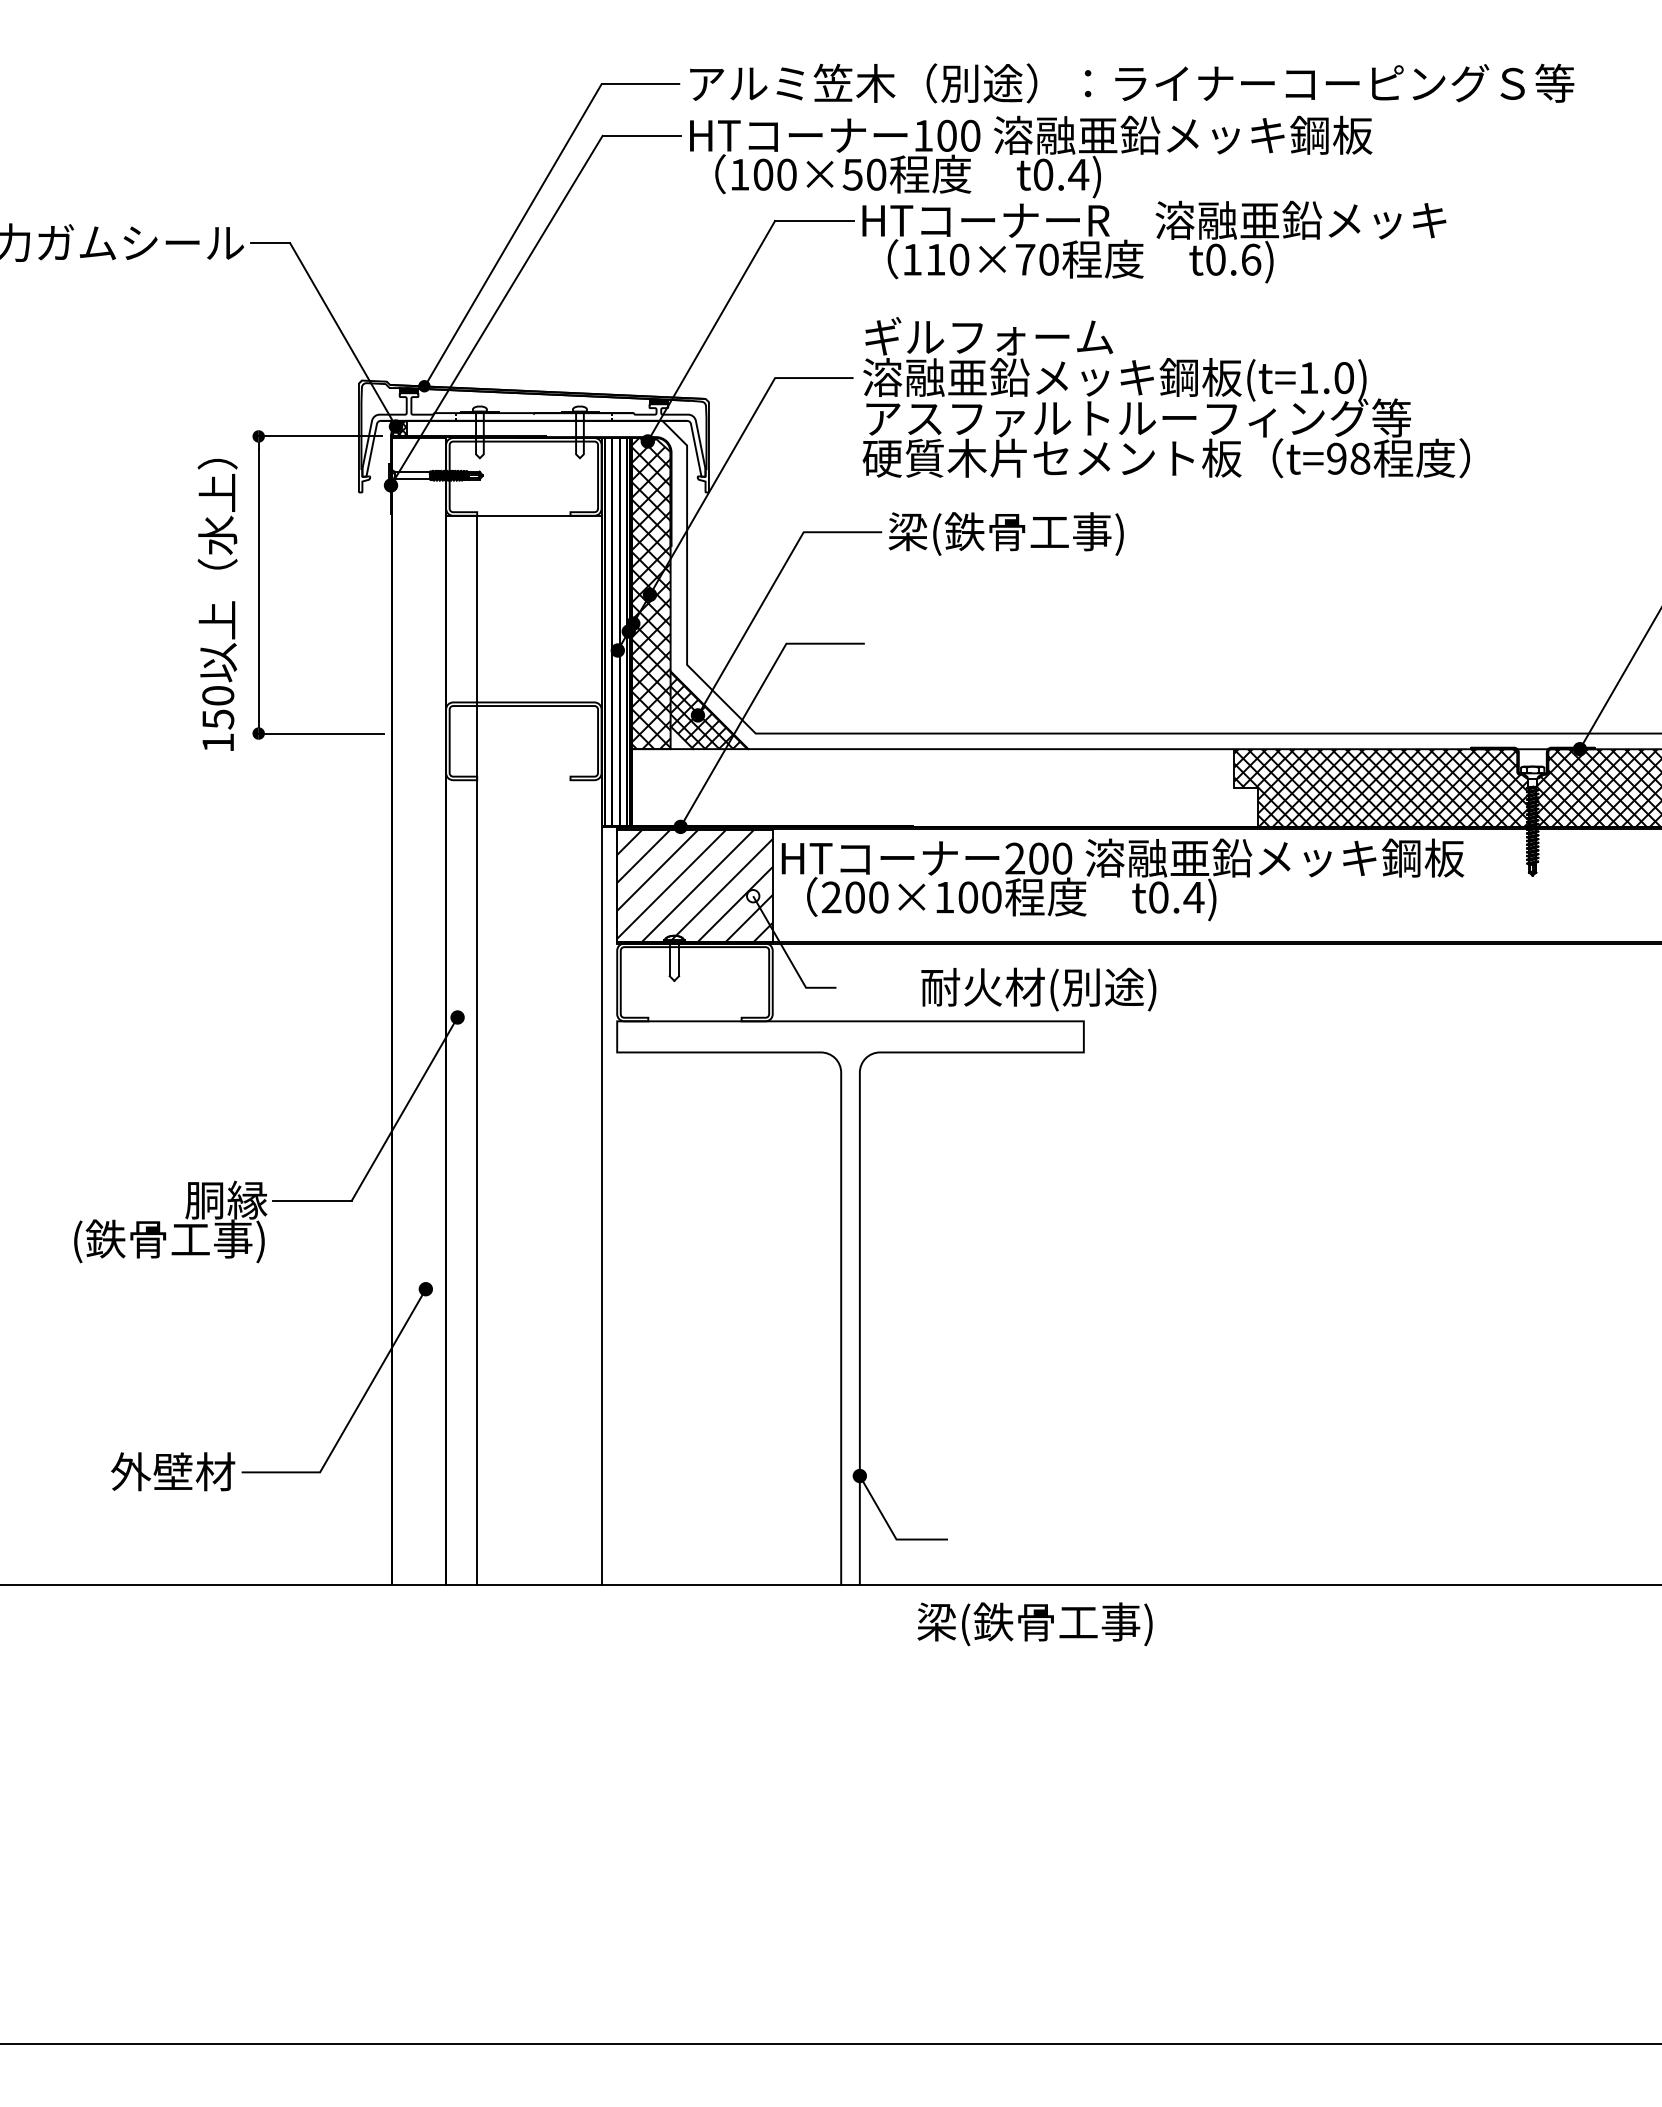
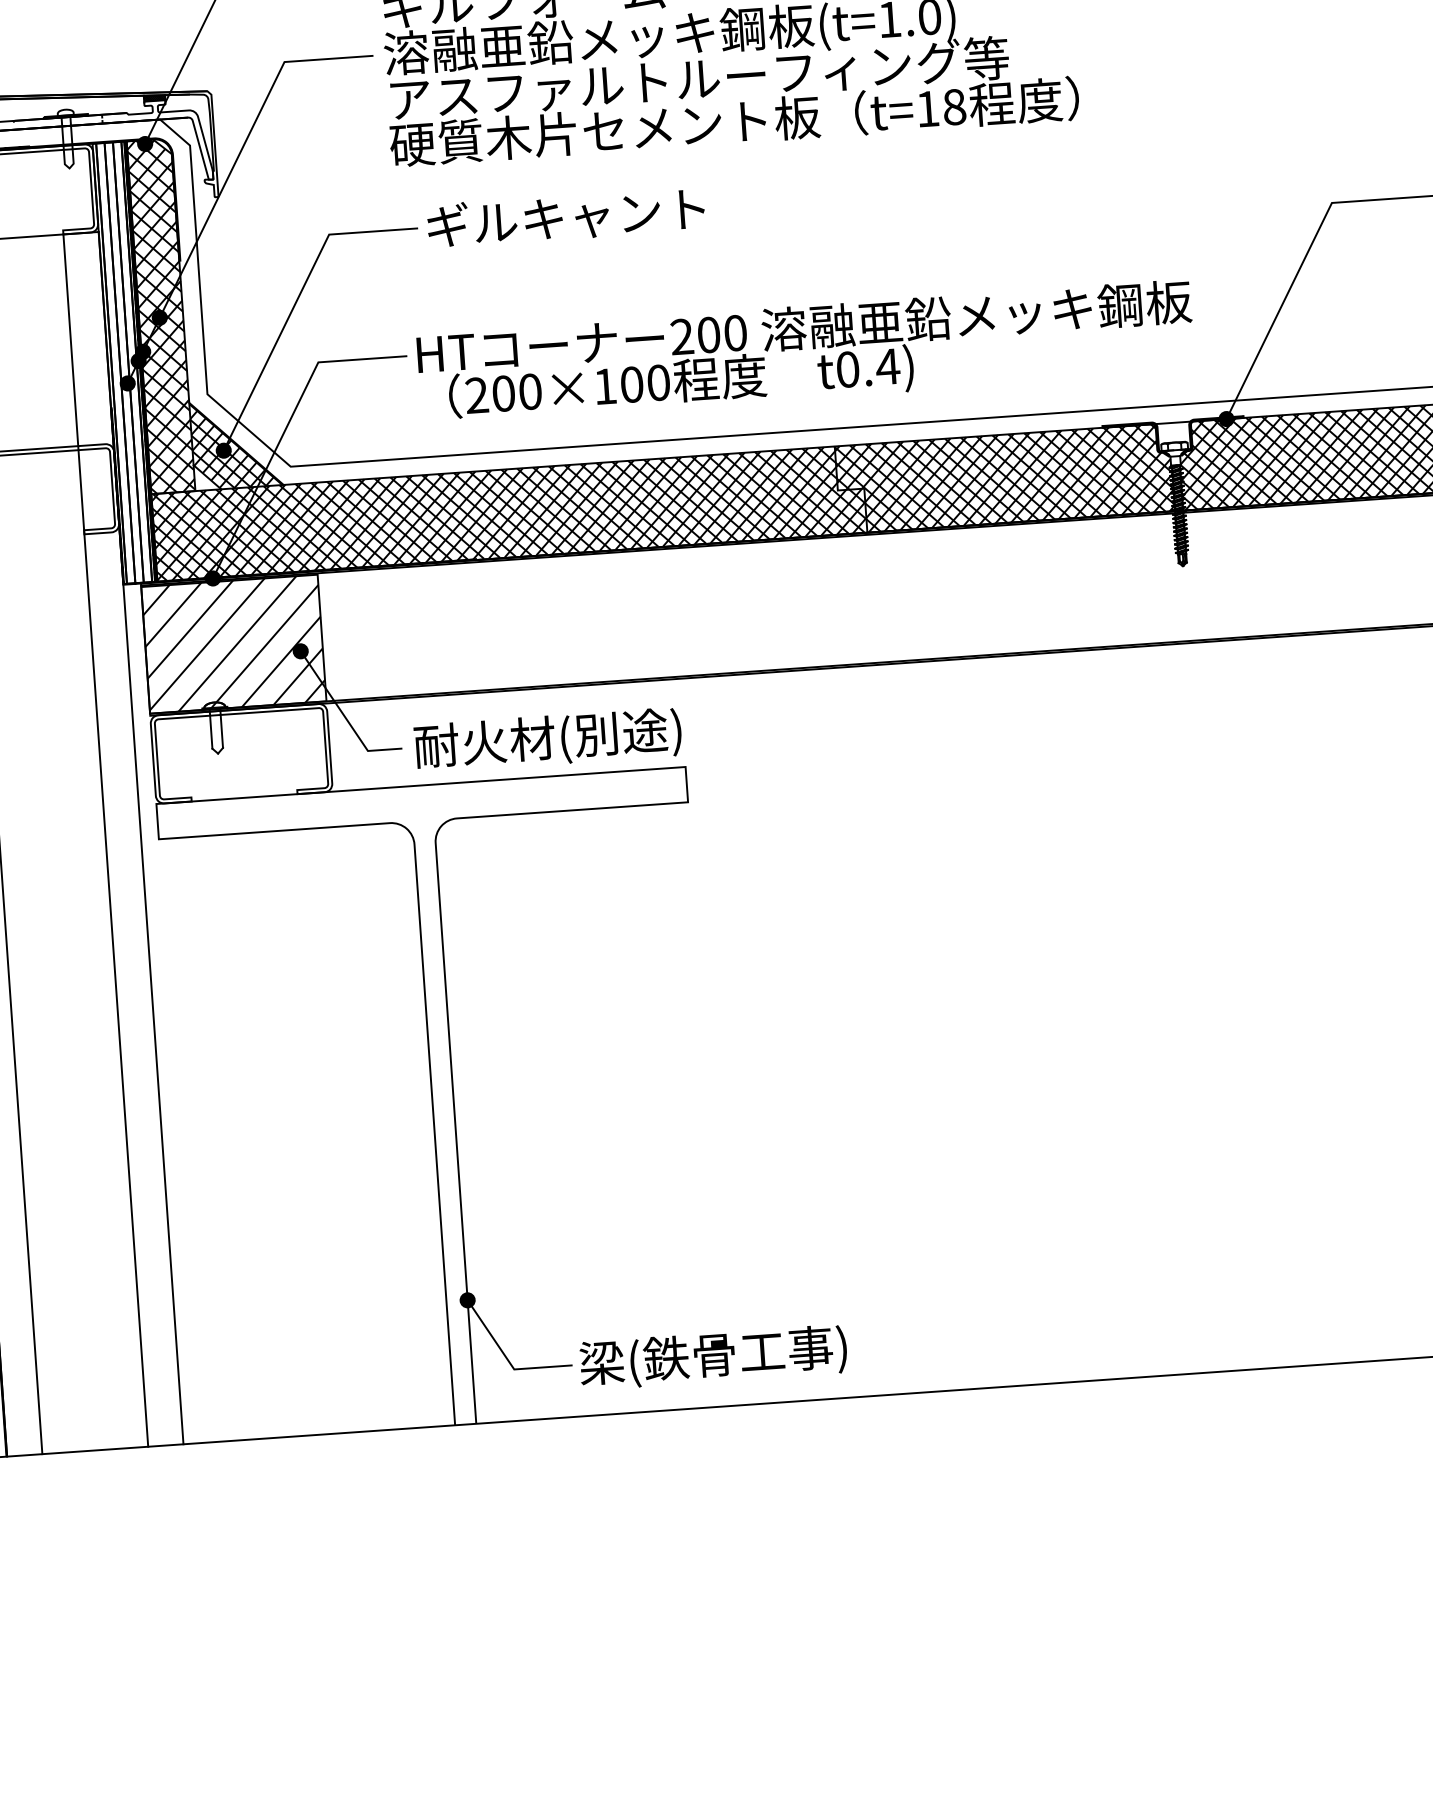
text: (1336, 458) -> (927, 108), t=98 -> t=18
text: (1011, 533) -> (564, 219), 梁(鉄骨工事) -> ギルキャント
hatch: (944, 787) -> (509, 512), added
text: (1122, 879) -> (805, 352), moved
fill: (752, 895) -> (299, 650), added
text: (1038, 989) -> (547, 740), moved
line: (570, 1049) -> (105, 839), added
text: (1034, 1624) -> (712, 1357), moved

